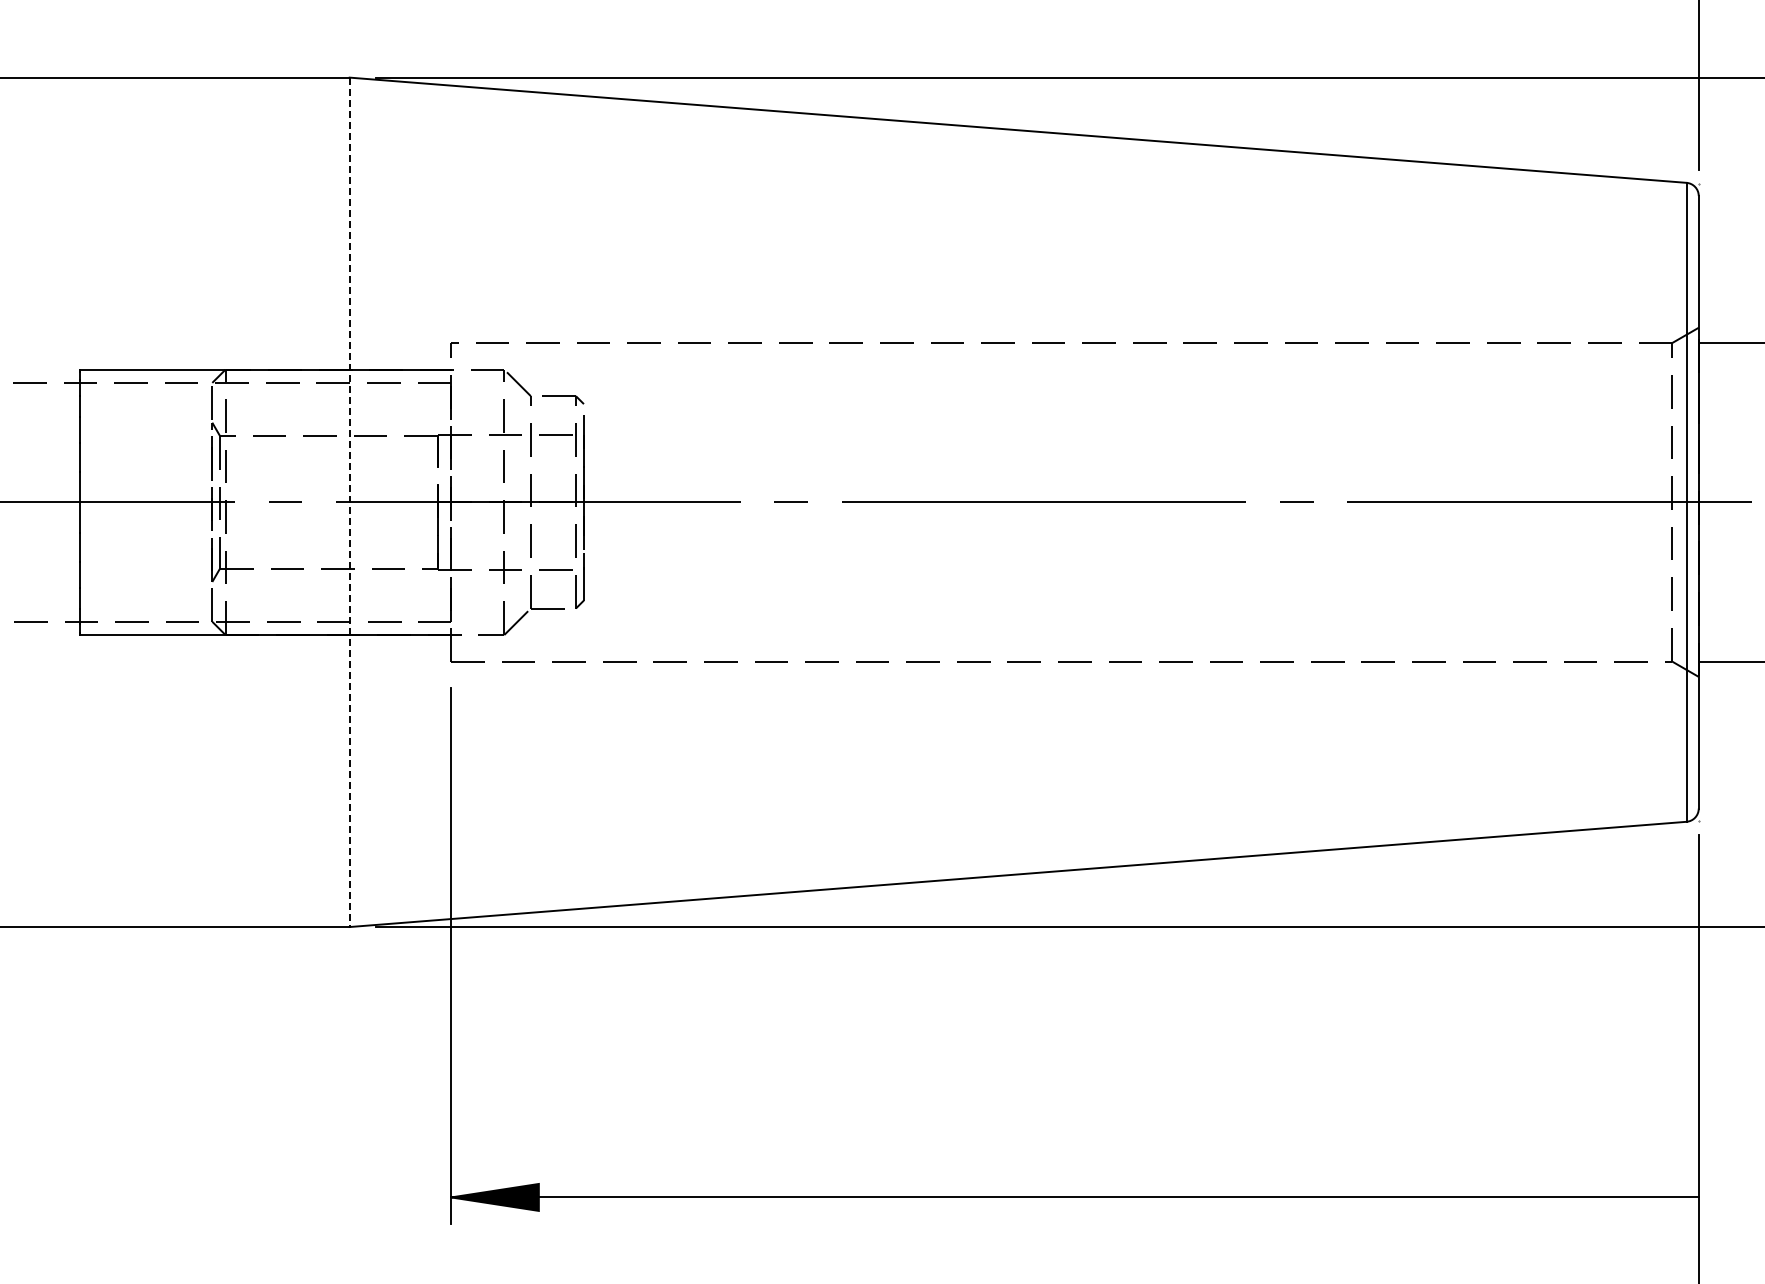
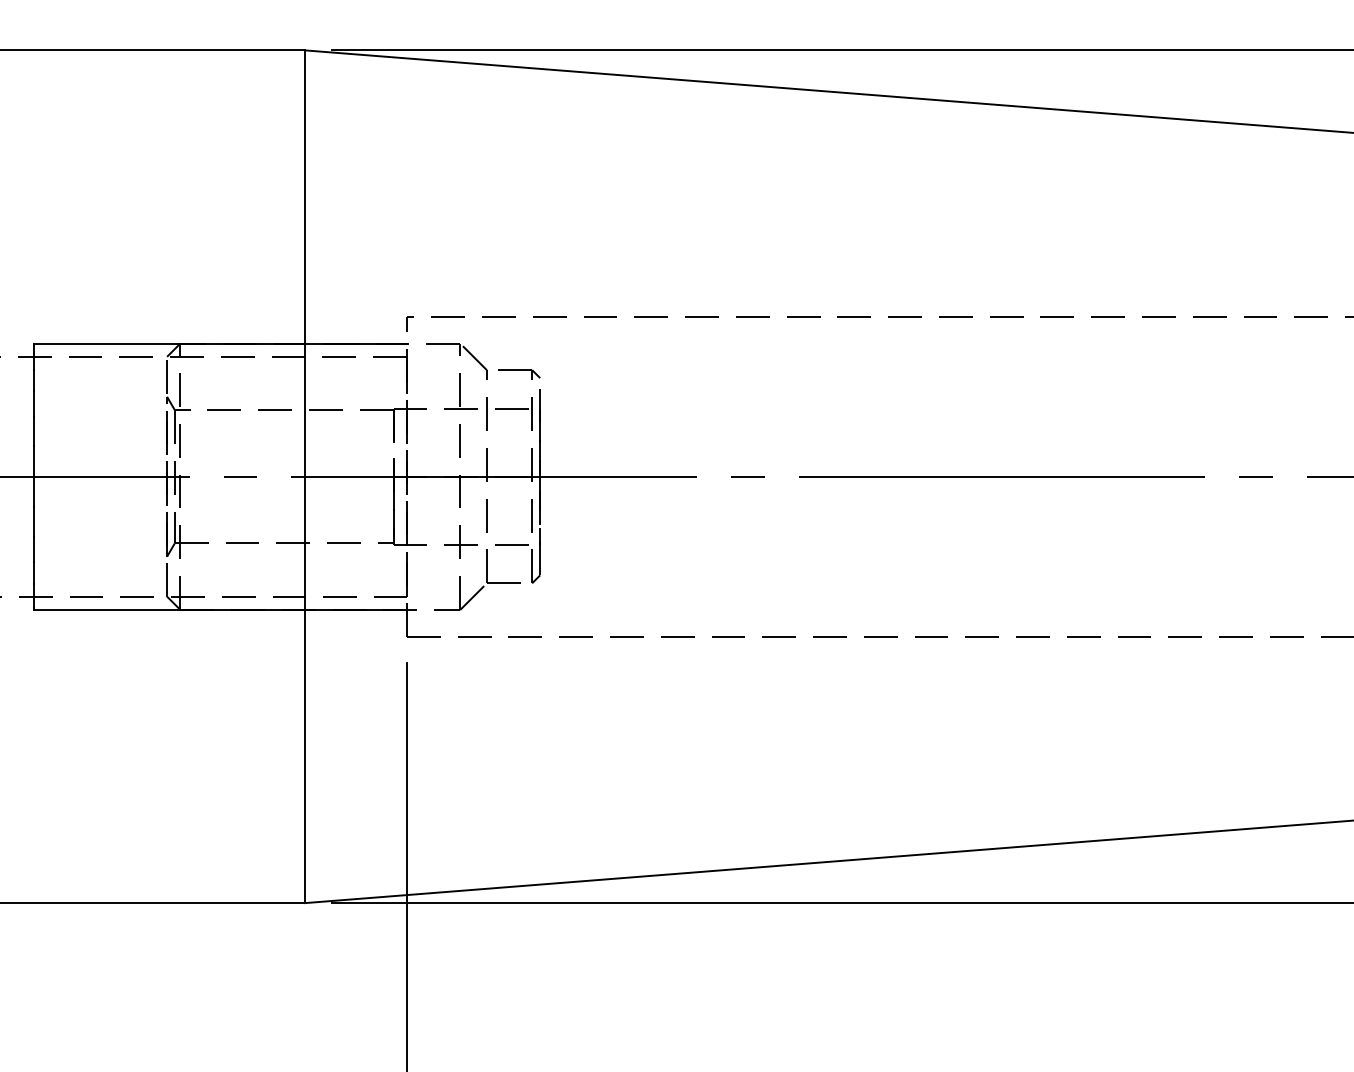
line: (349, 502) -> (304, 476), dashed -> solid

